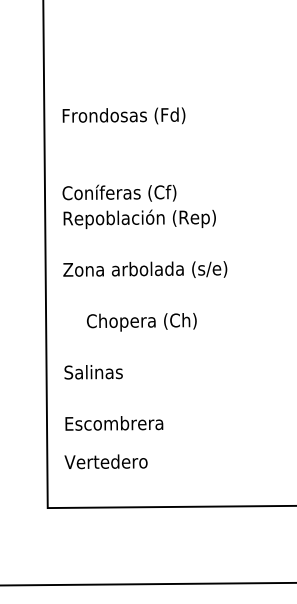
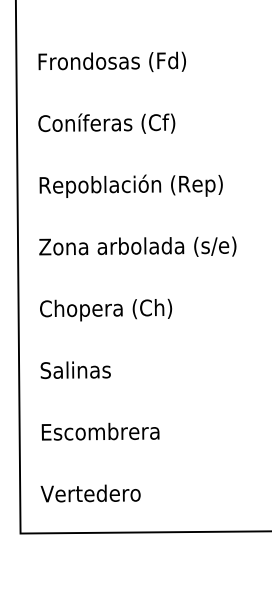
text: (119, 192) -> (106, 122), moved
text: (141, 322) -> (105, 310), moved
text: (105, 461) -> (90, 493), moved

